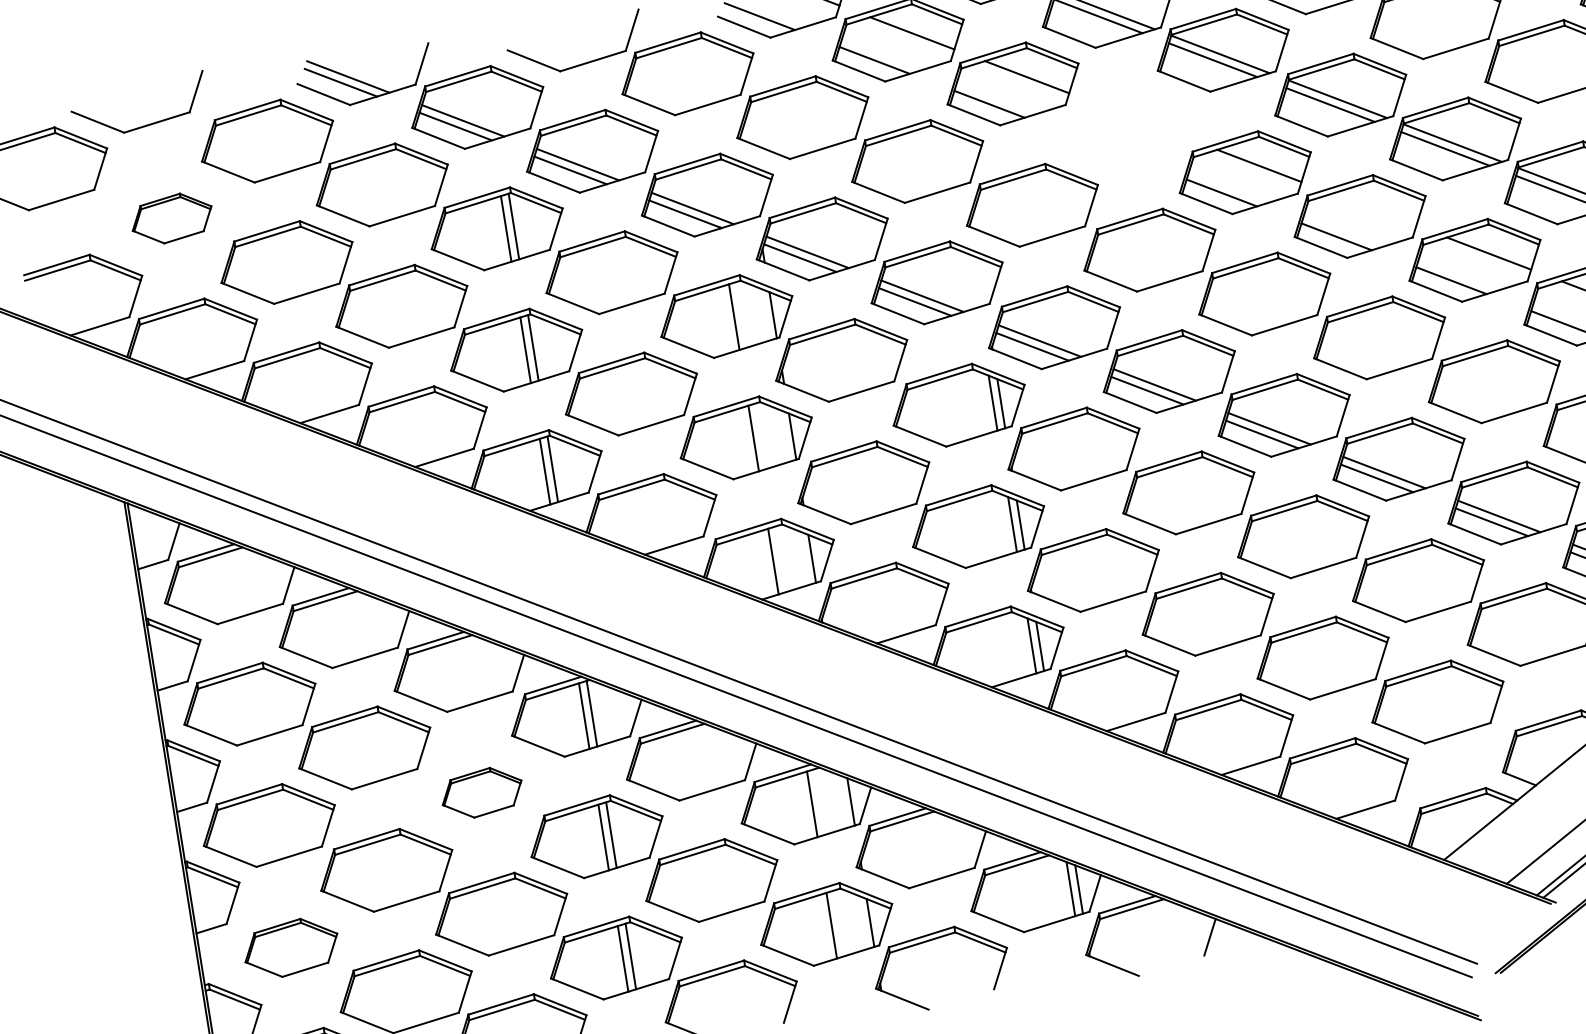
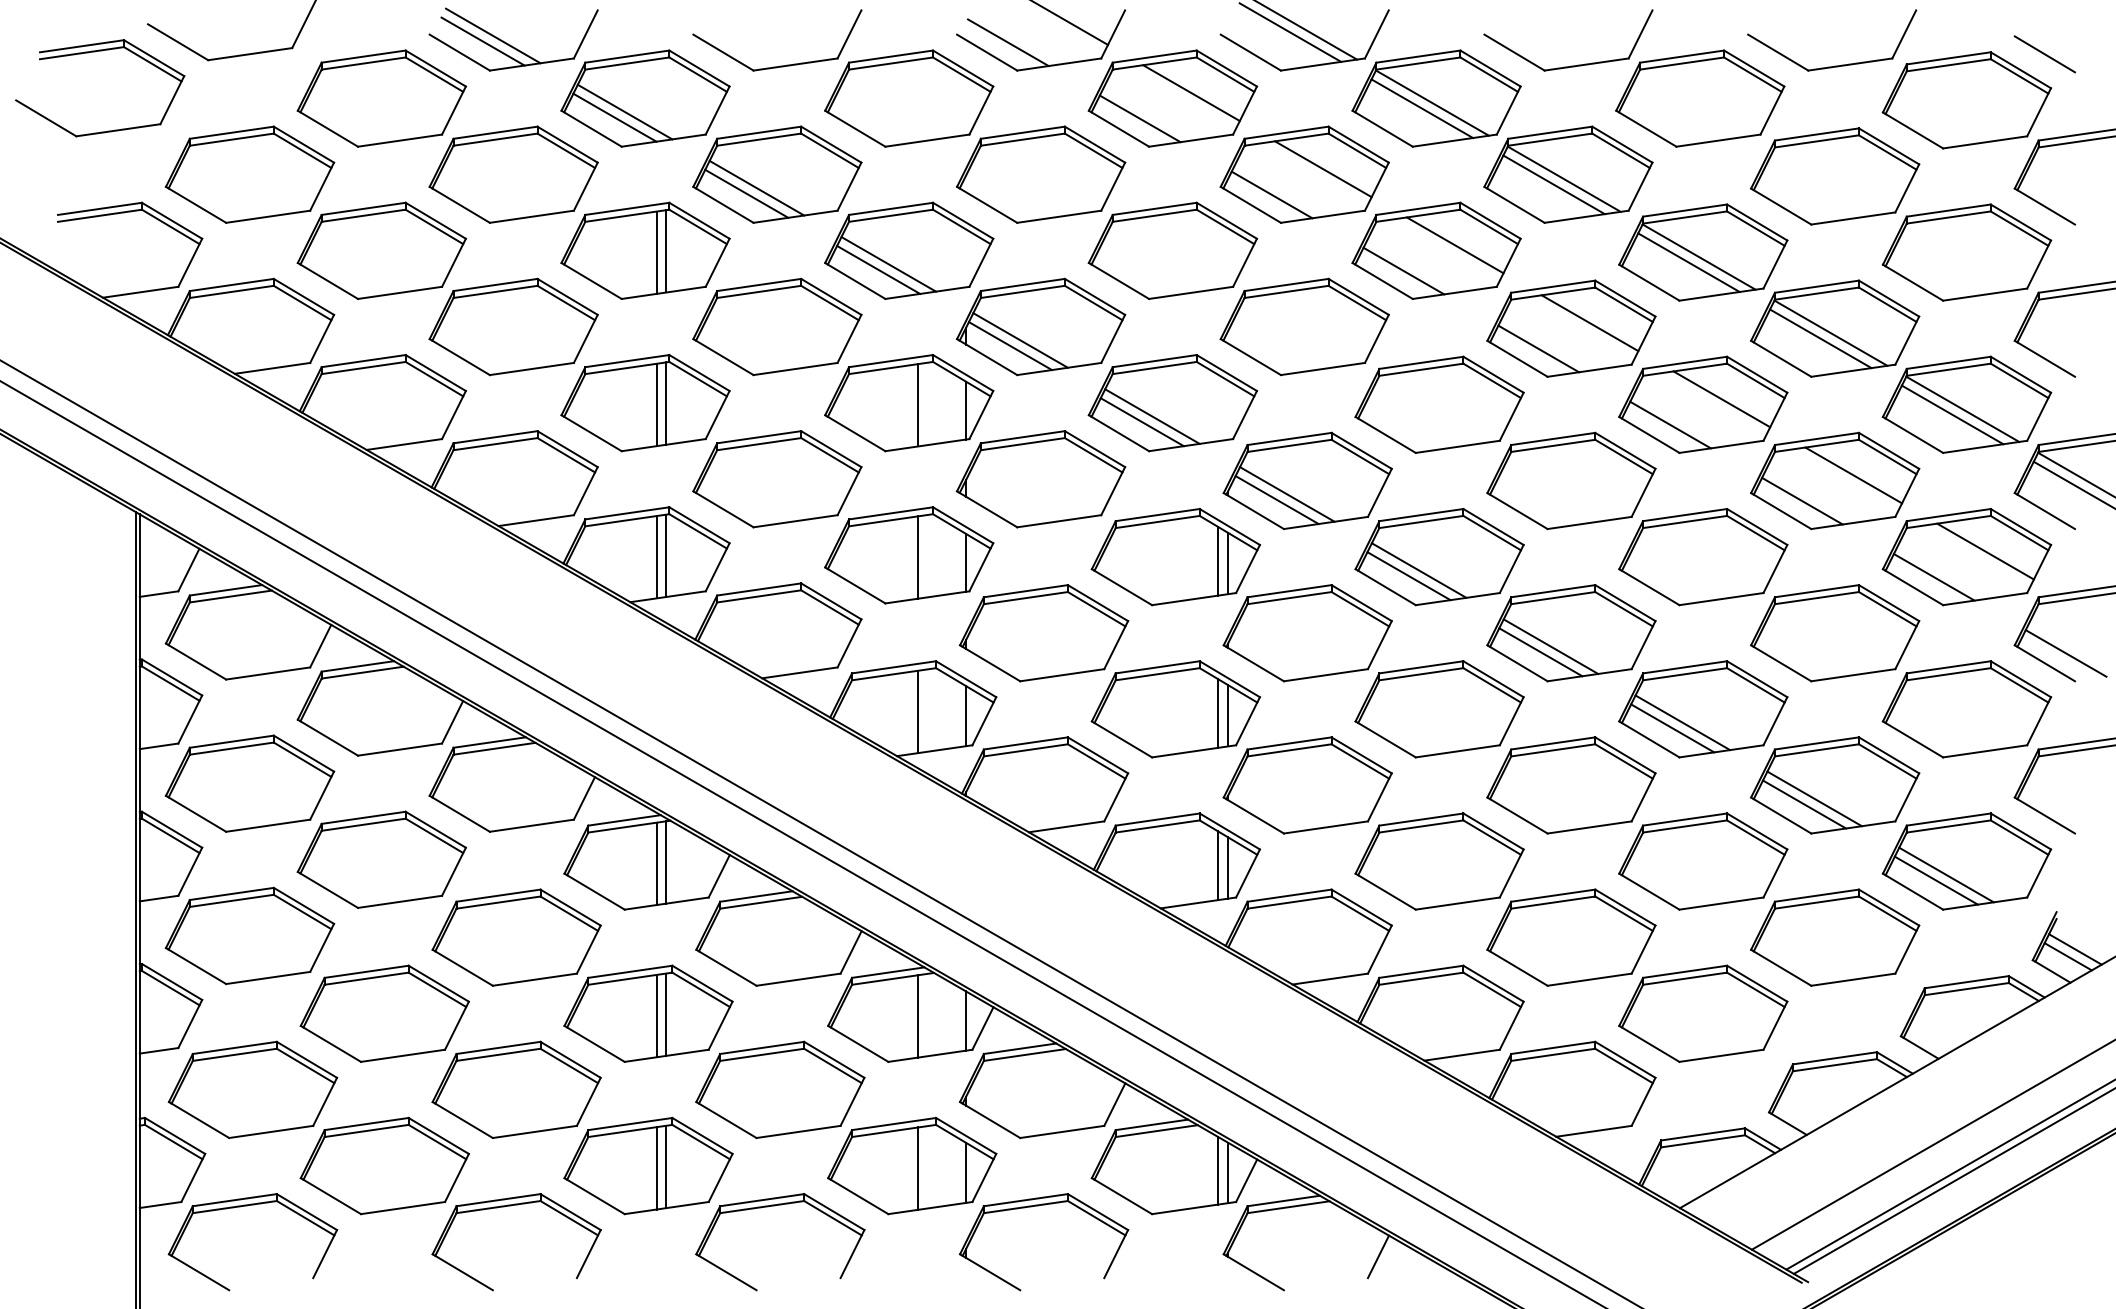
part: (1127, 127) -> (1436, 250), added
line: (1373, 209) -> (1721, 399), added
part: (171, 218) -> (249, 174), size x1.67
part: (482, 792) -> (516, 937), size x1.67
part: (290, 947) -> (252, 1089), size x1.43

